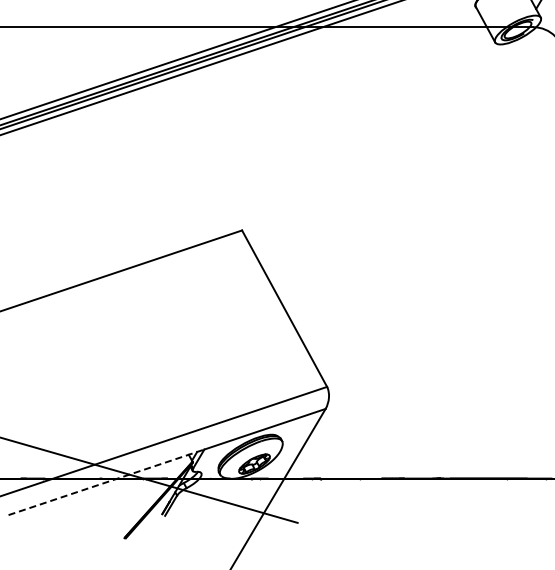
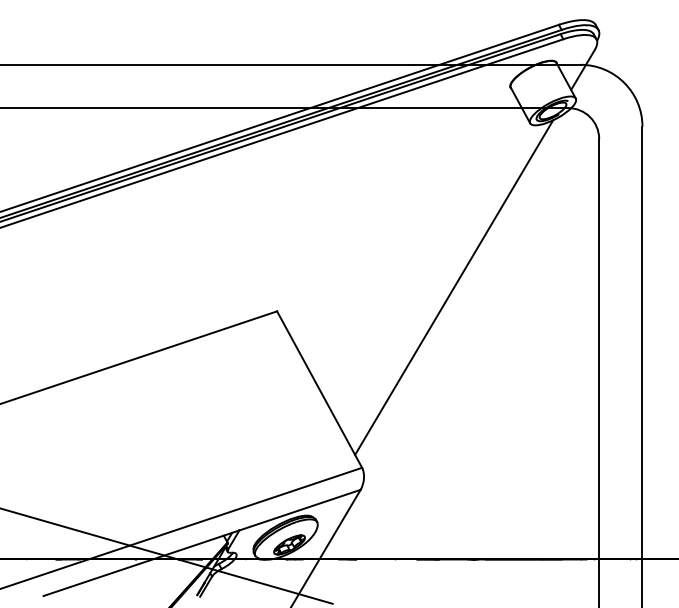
line: (419, 206) -> (454, 287), added
line: (106, 482) -> (141, 563), dashed -> solid

